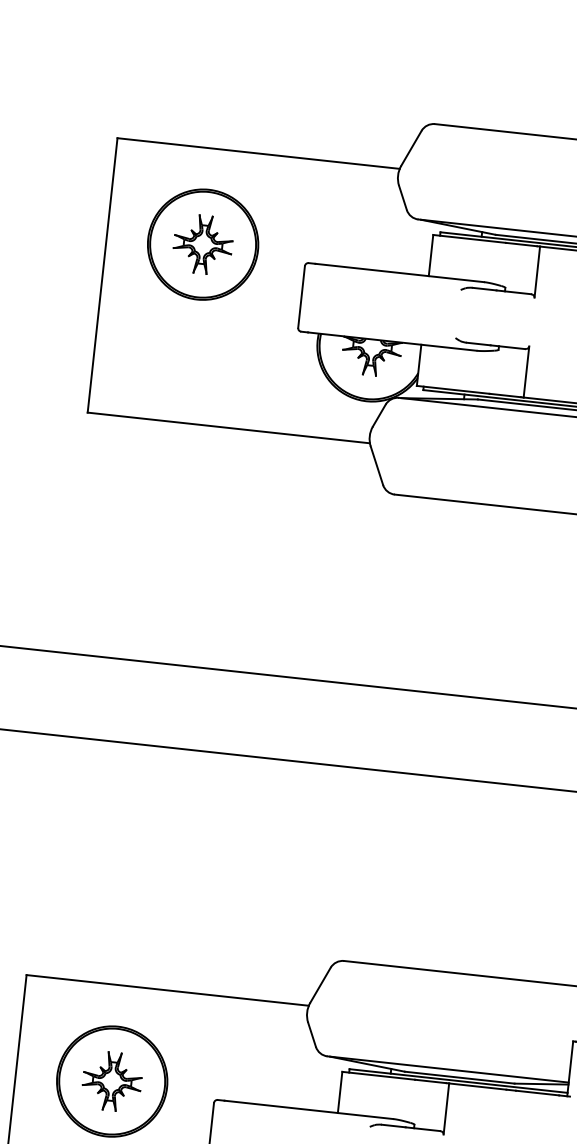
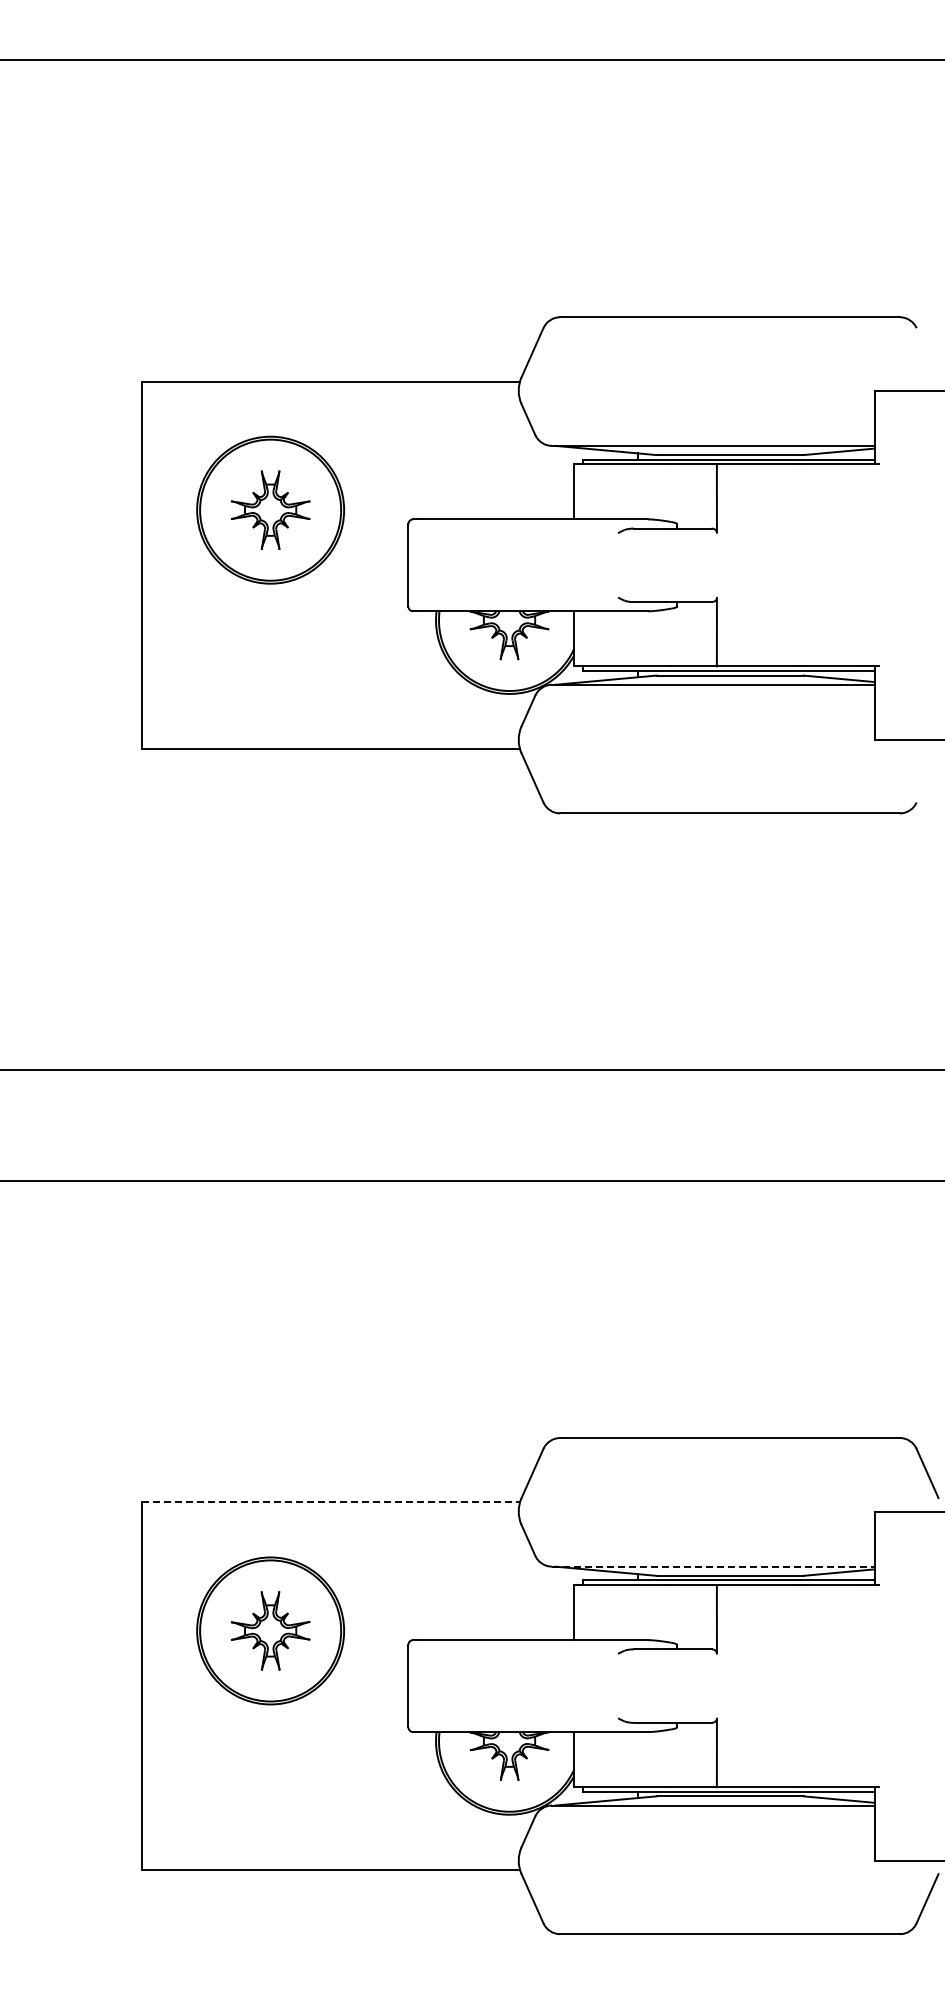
line: (168, 990) -> (331, 1502), solid -> dashed
line: (448, 1069) -> (714, 1566), solid -> dashed

